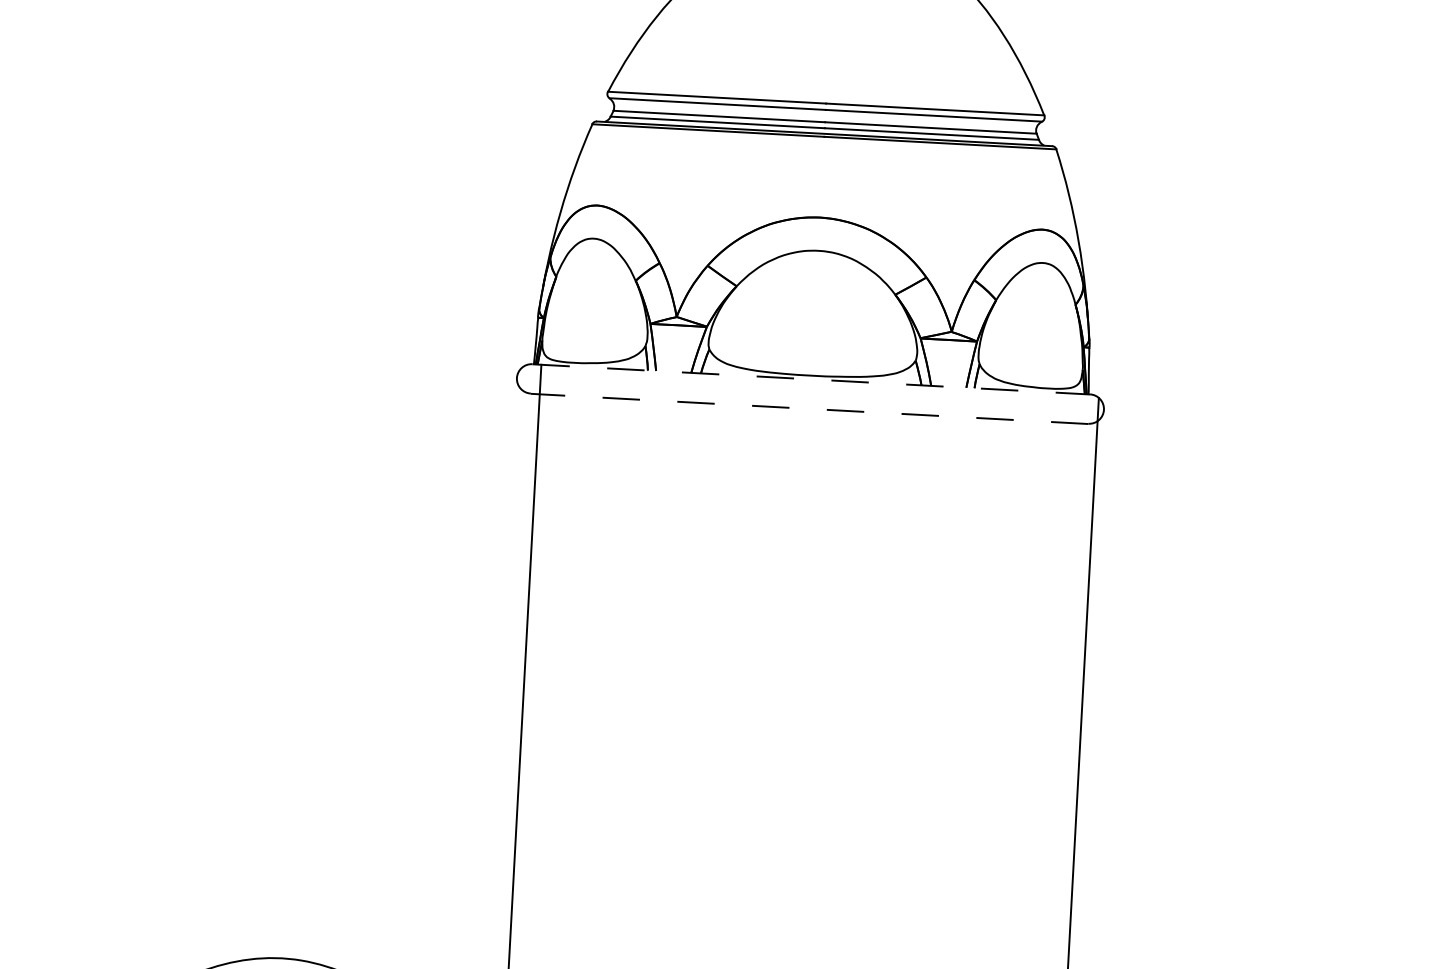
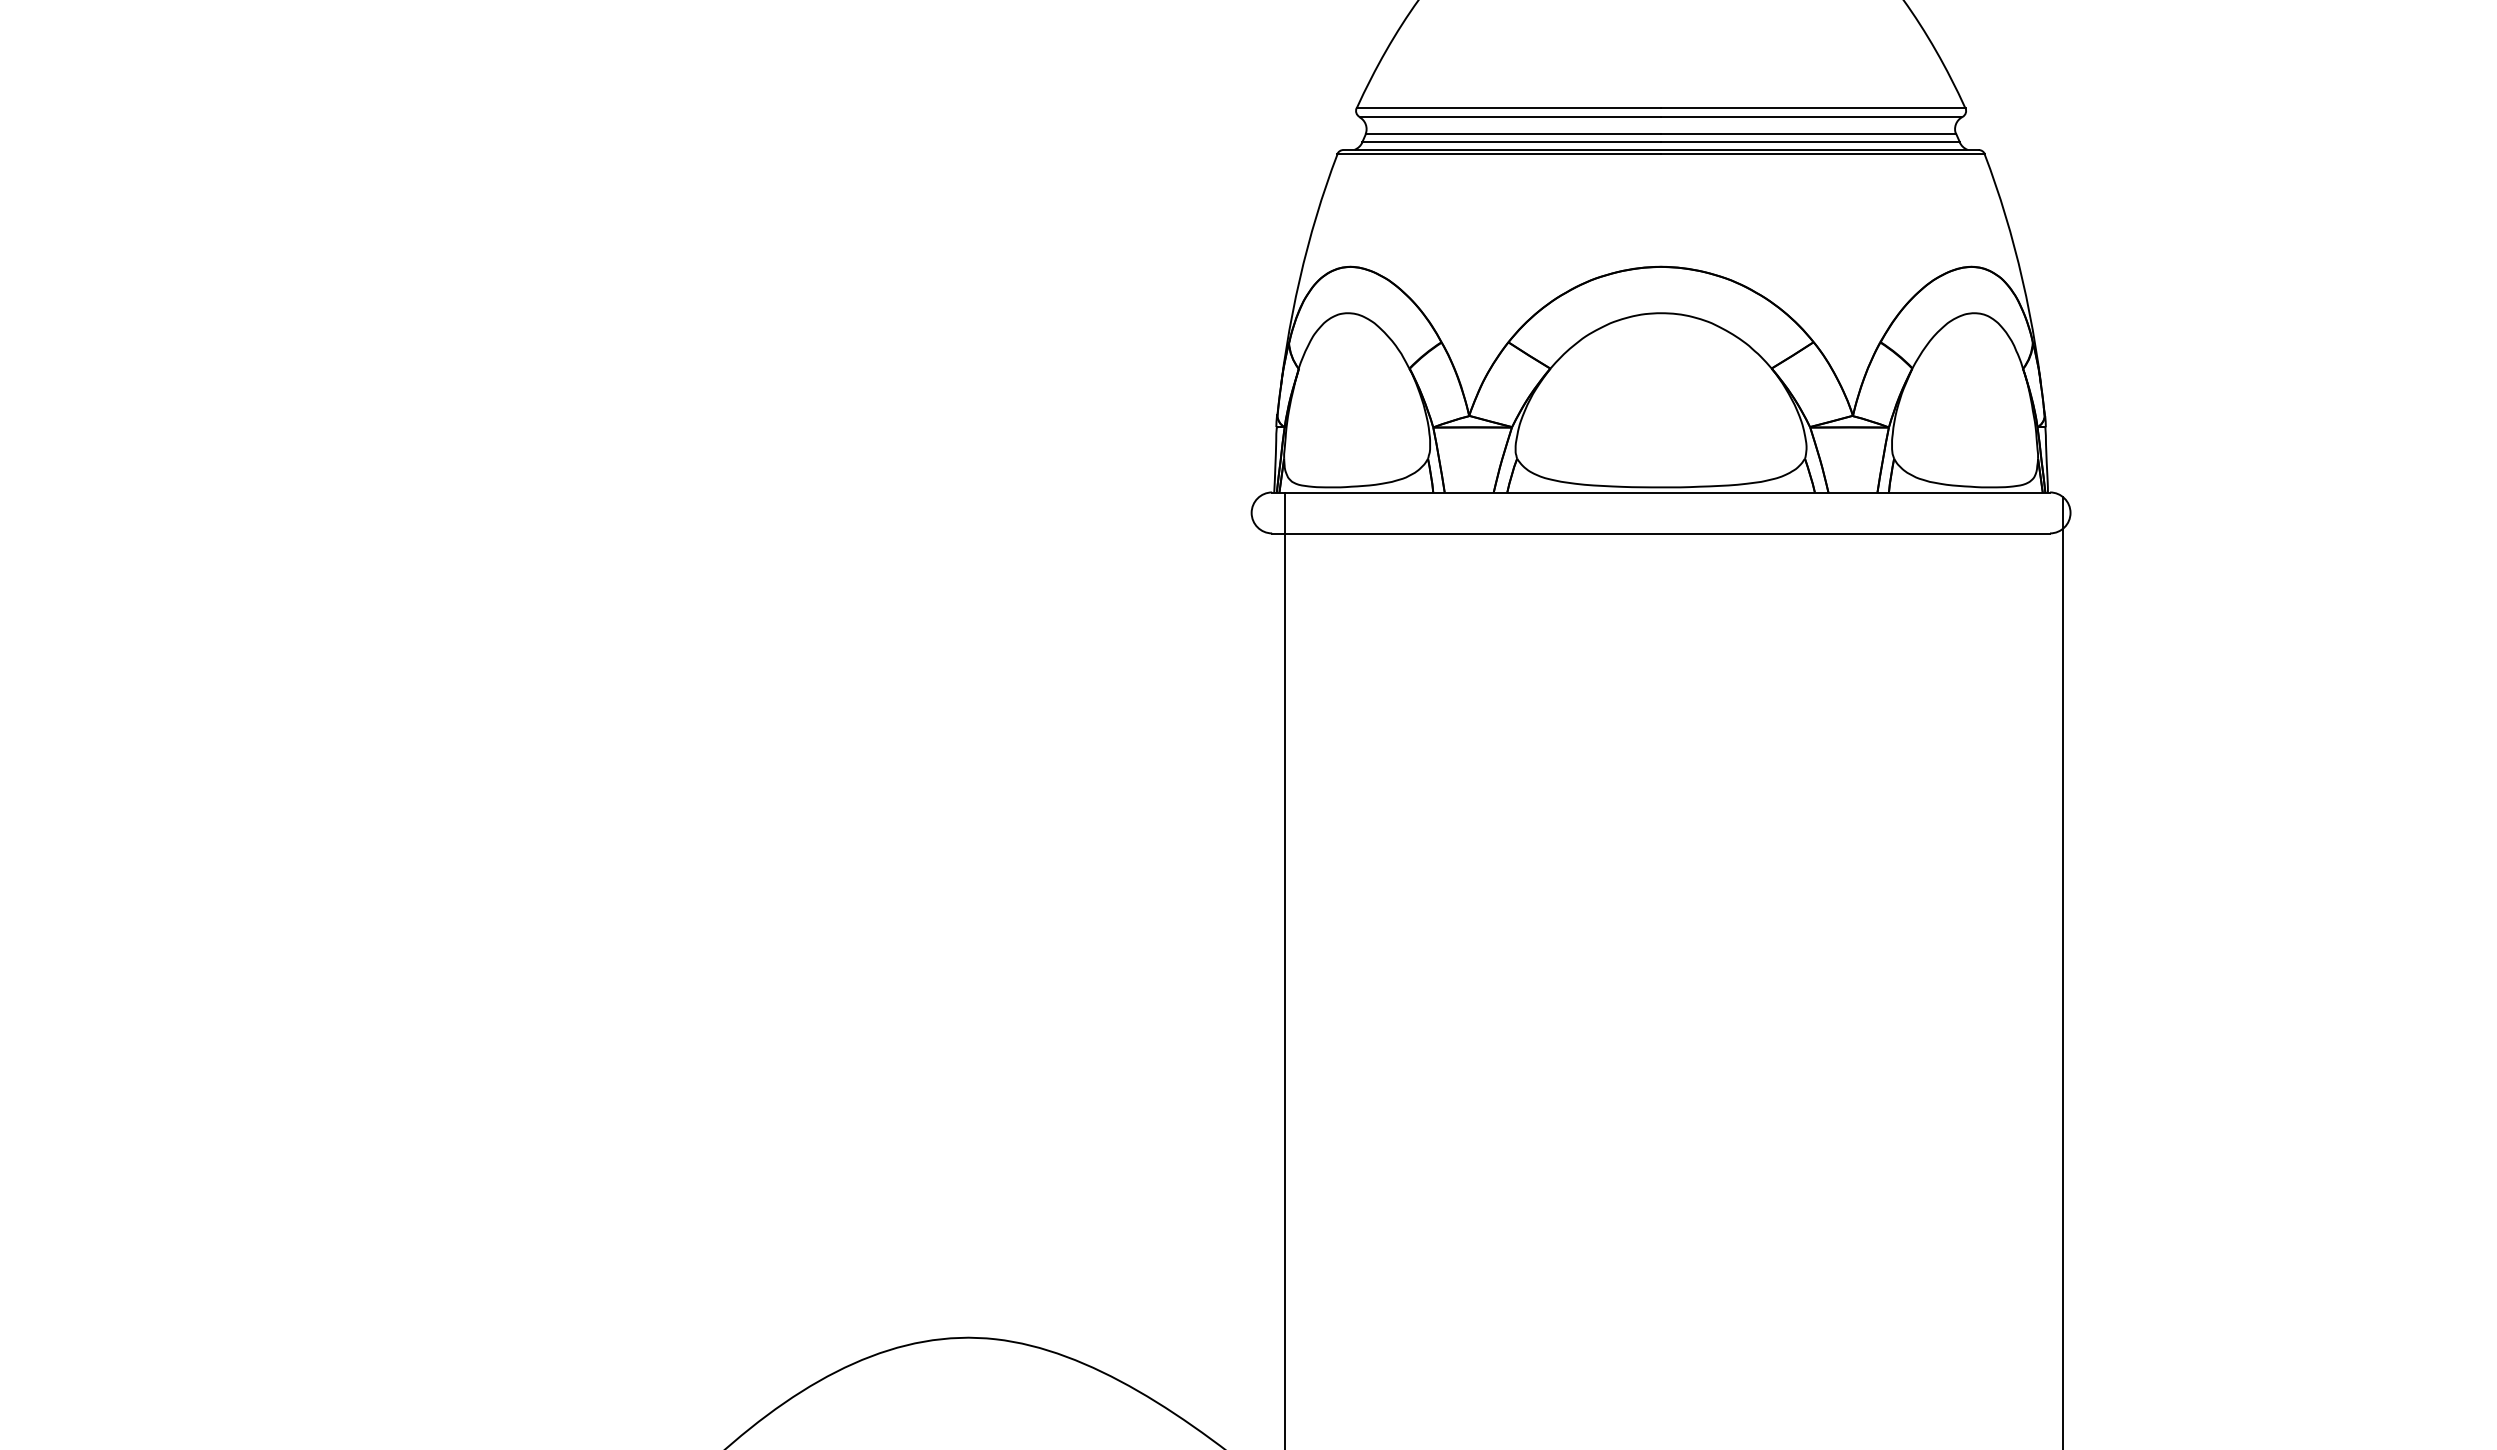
line: (811, 379) -> (1661, 492), dashed -> solid
line: (809, 408) -> (1661, 533), dashed -> solid

